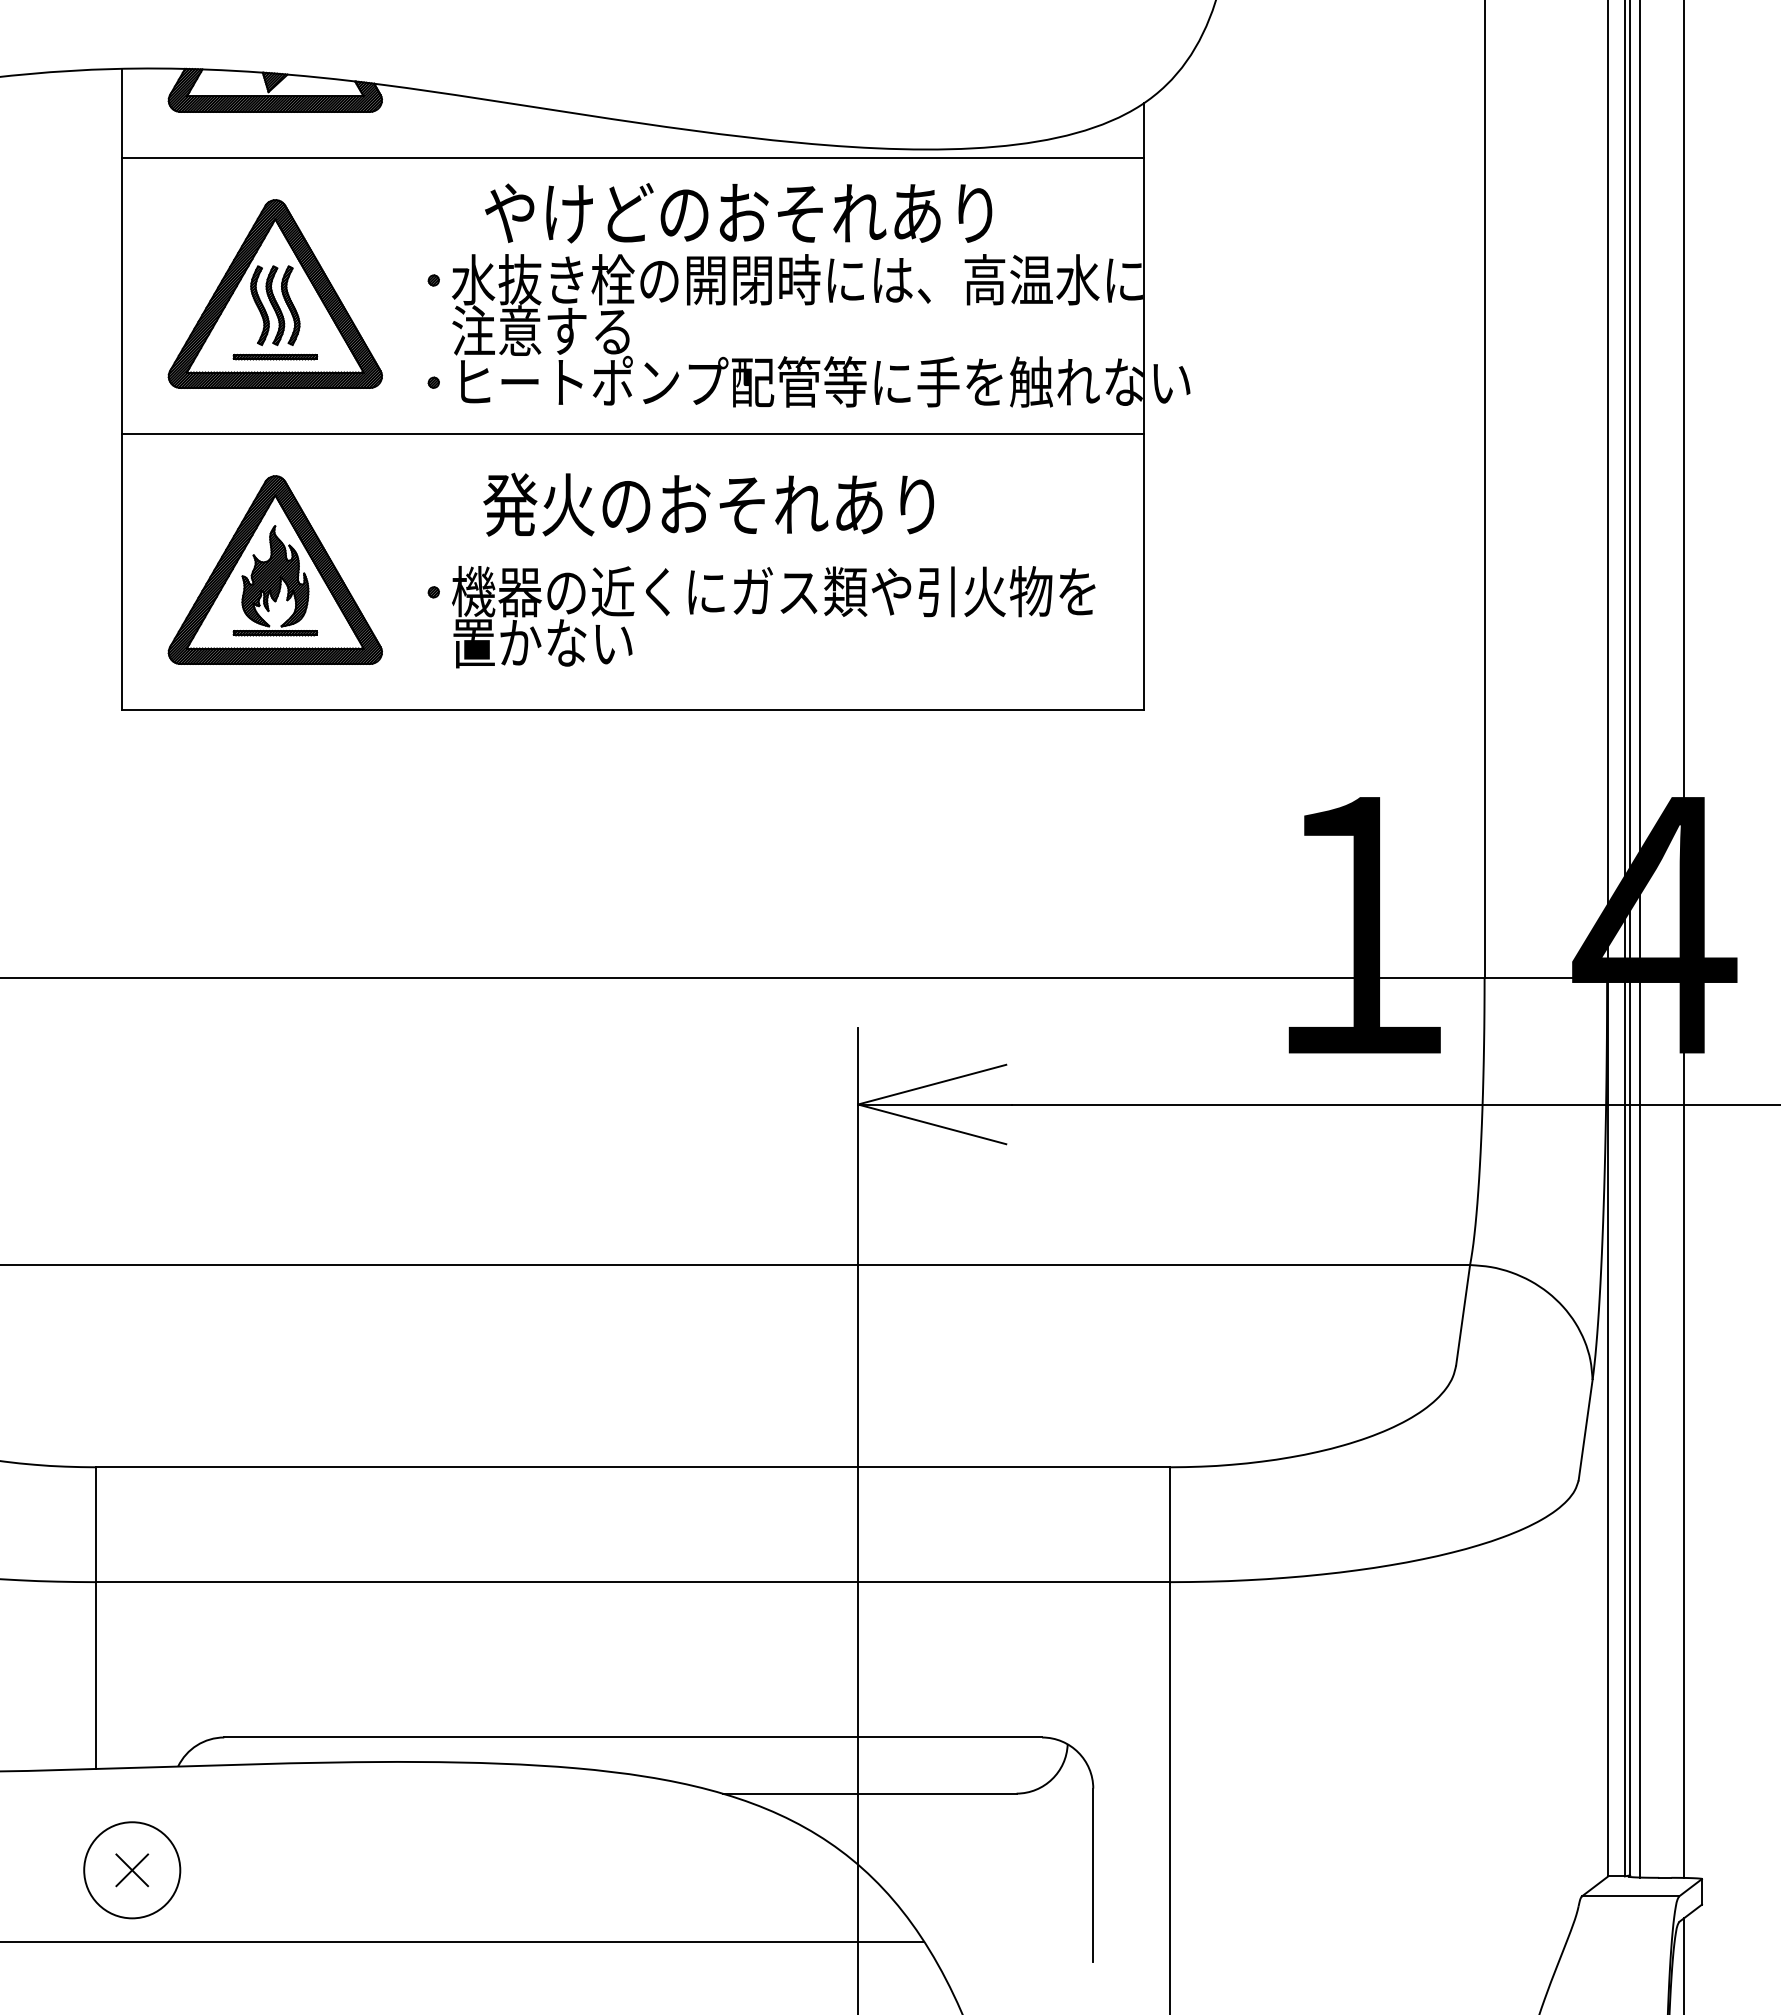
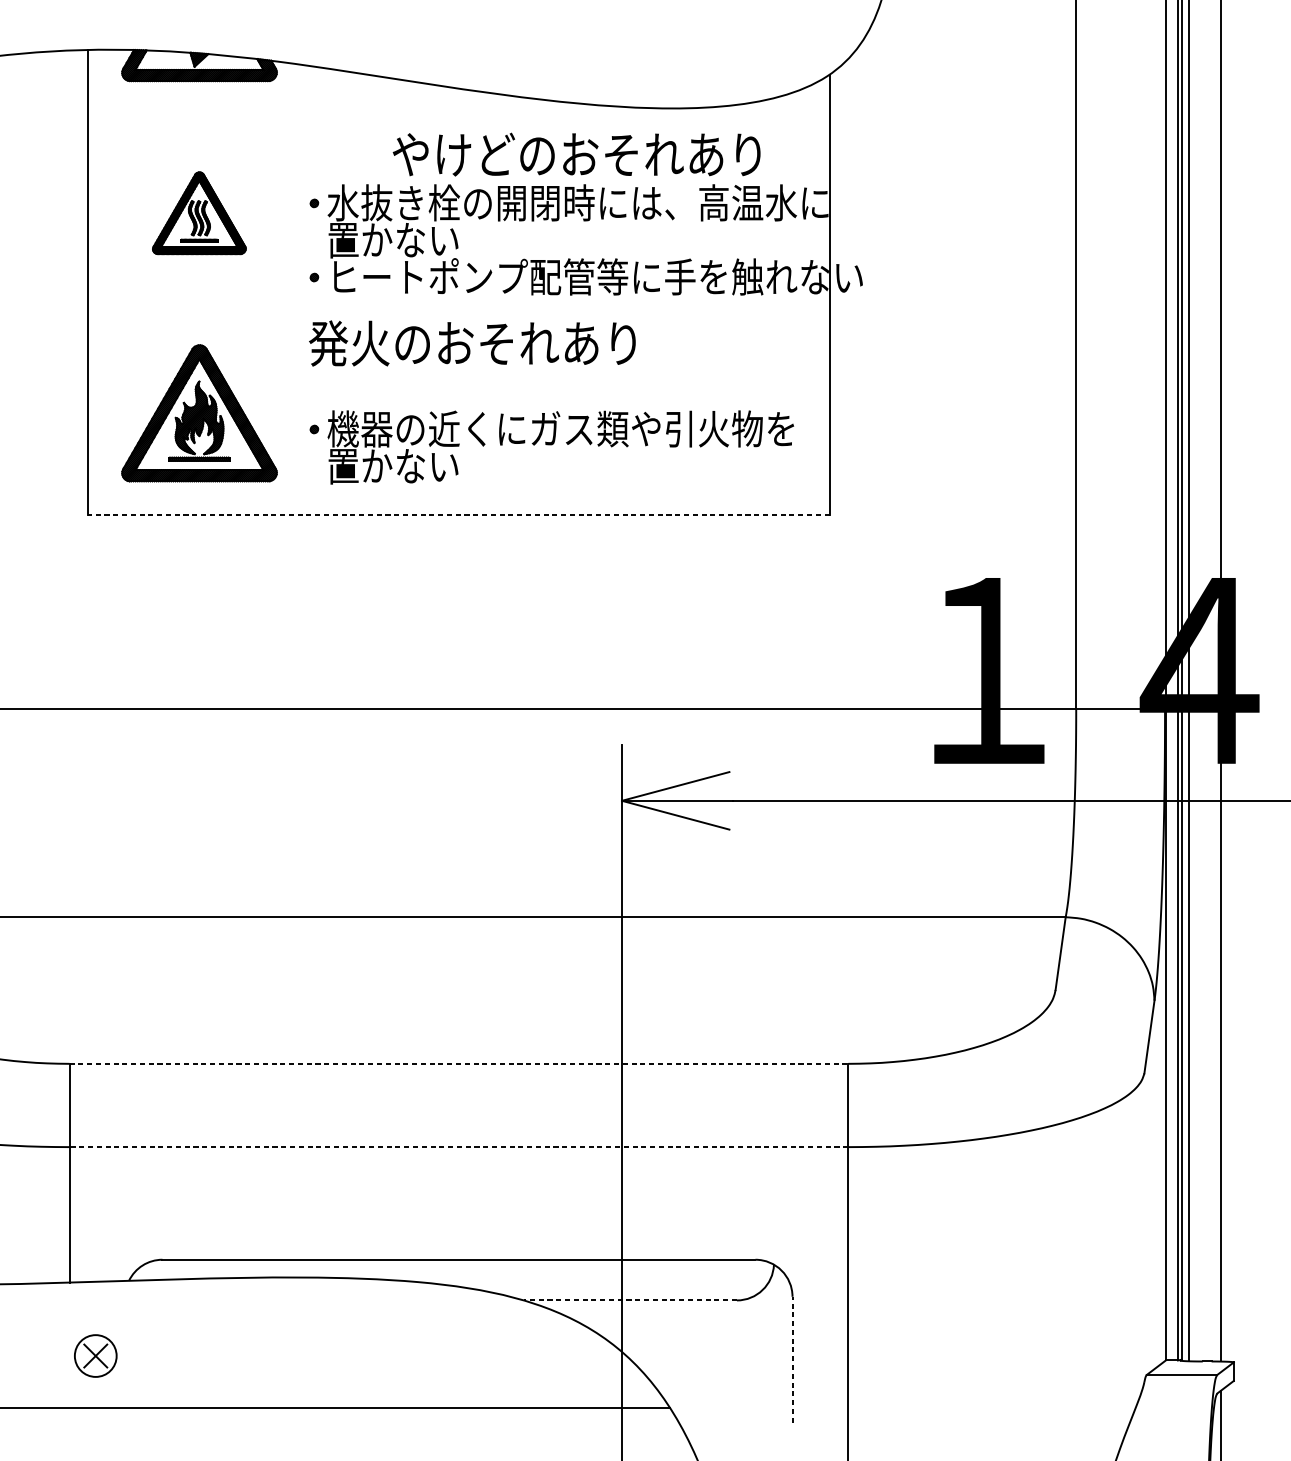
line: (633, 157) -> (459, 114), removed
text: (738, 213) -> (576, 154), moved
part: (274, 293) -> (198, 212), size x0.6
text: (542, 330) -> (393, 239), 注意する -> 置かない
line: (633, 433) -> (459, 314), removed
text: (708, 504) -> (472, 343), moved
line: (632, 709) -> (458, 514), solid -> dashed
line: (633, 1467) -> (459, 1064), solid -> dashed
line: (632, 1582) -> (458, 1147), solid -> dashed
line: (869, 1793) -> (630, 1300), solid -> dashed
circle: (132, 1870) -> (95, 1356), size x0.6
line: (1093, 1875) -> (792, 1359), solid -> dashed

